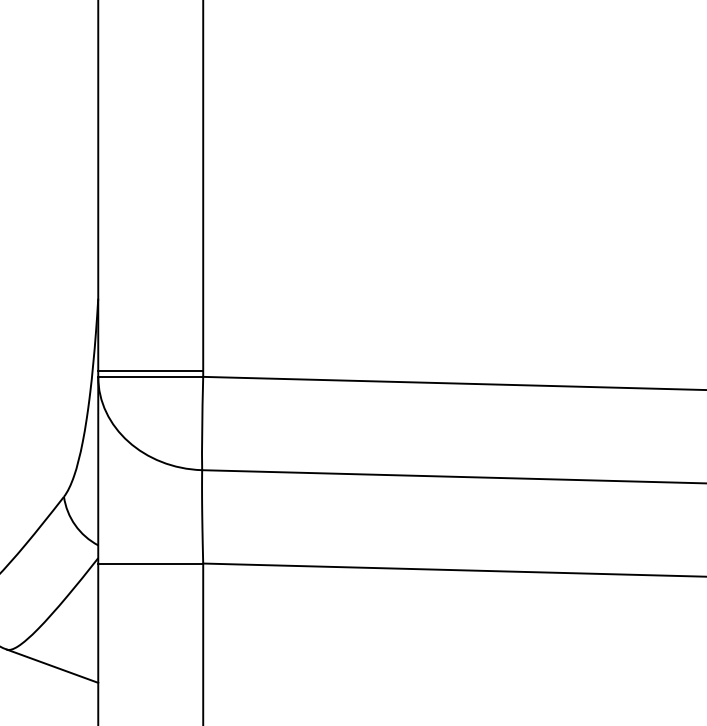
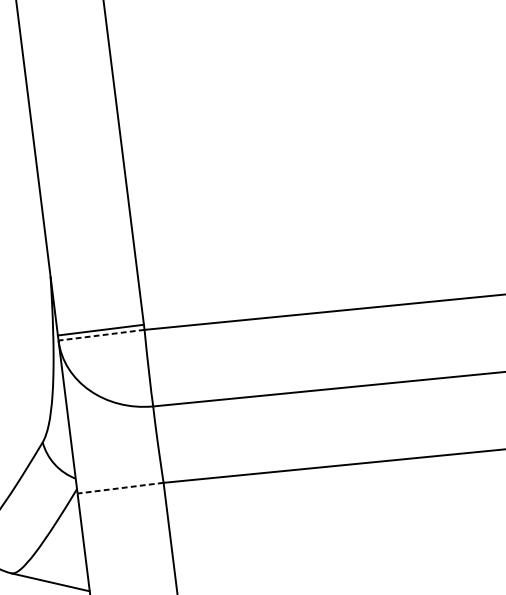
line: (150, 376) -> (101, 334), solid -> dashed
line: (150, 563) -> (120, 488), solid -> dashed

